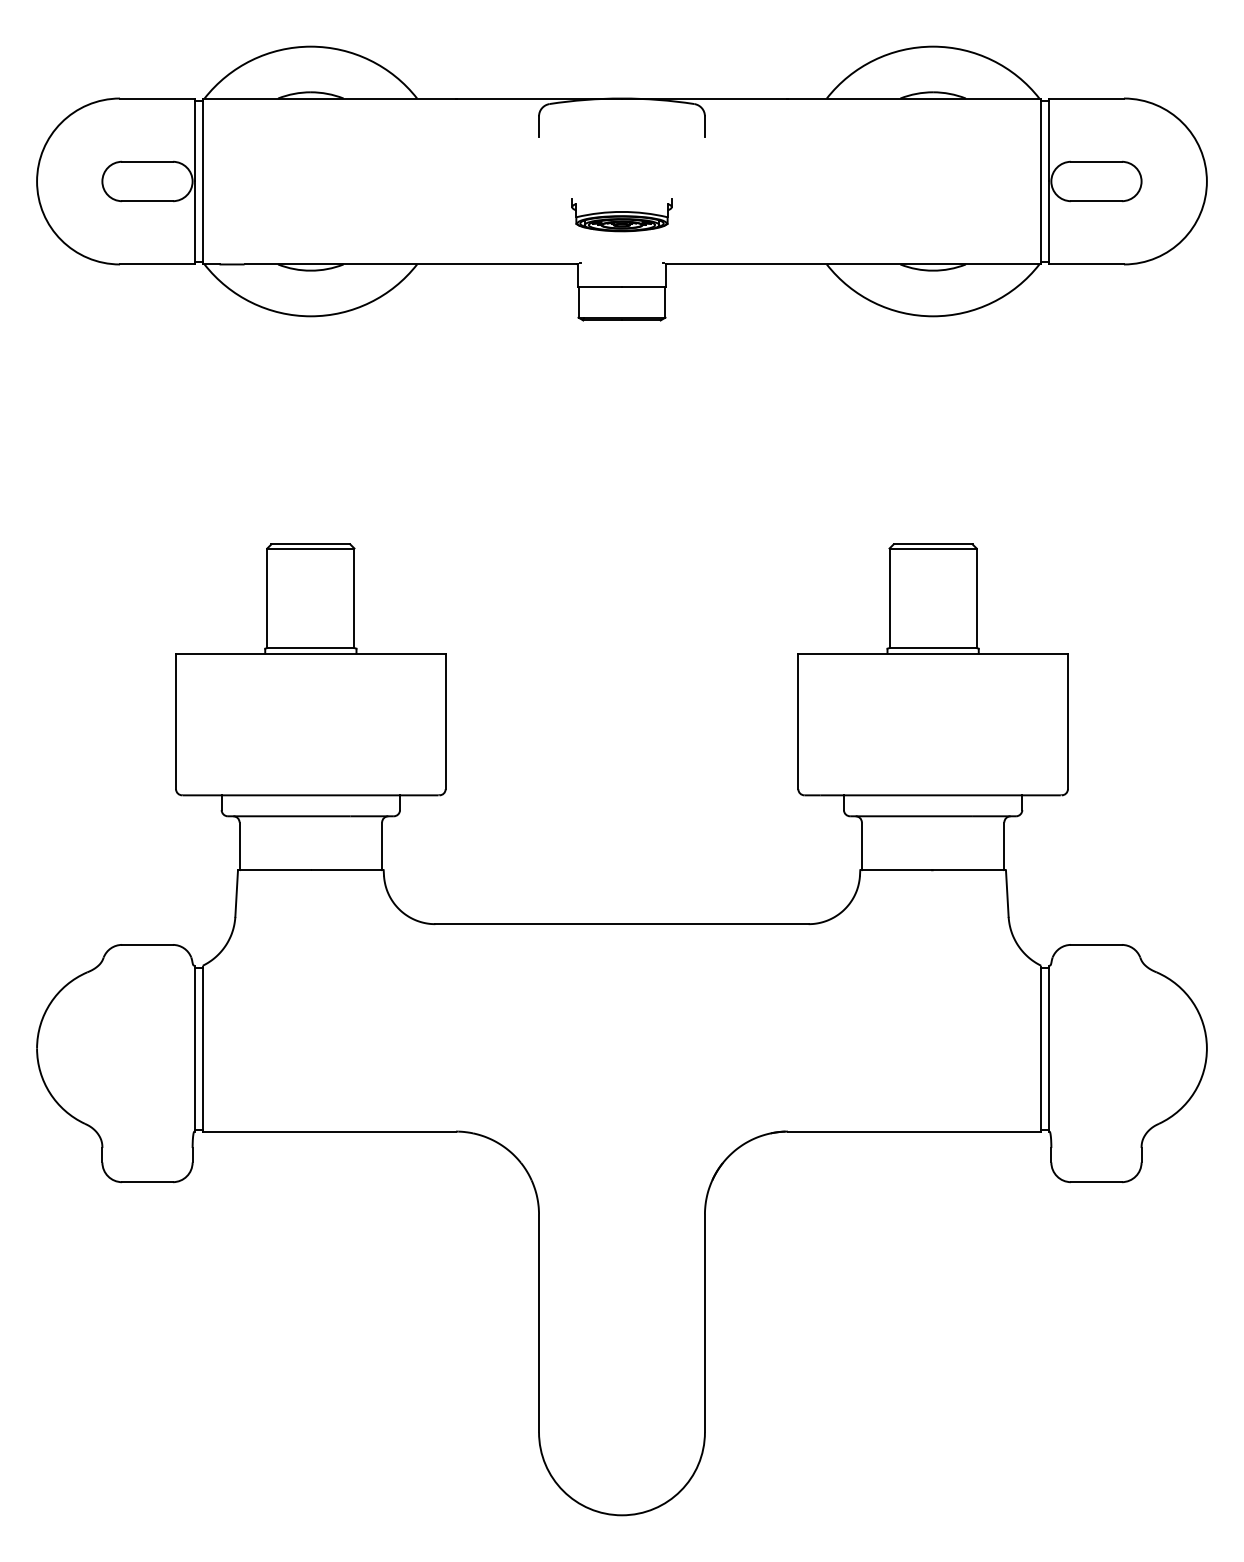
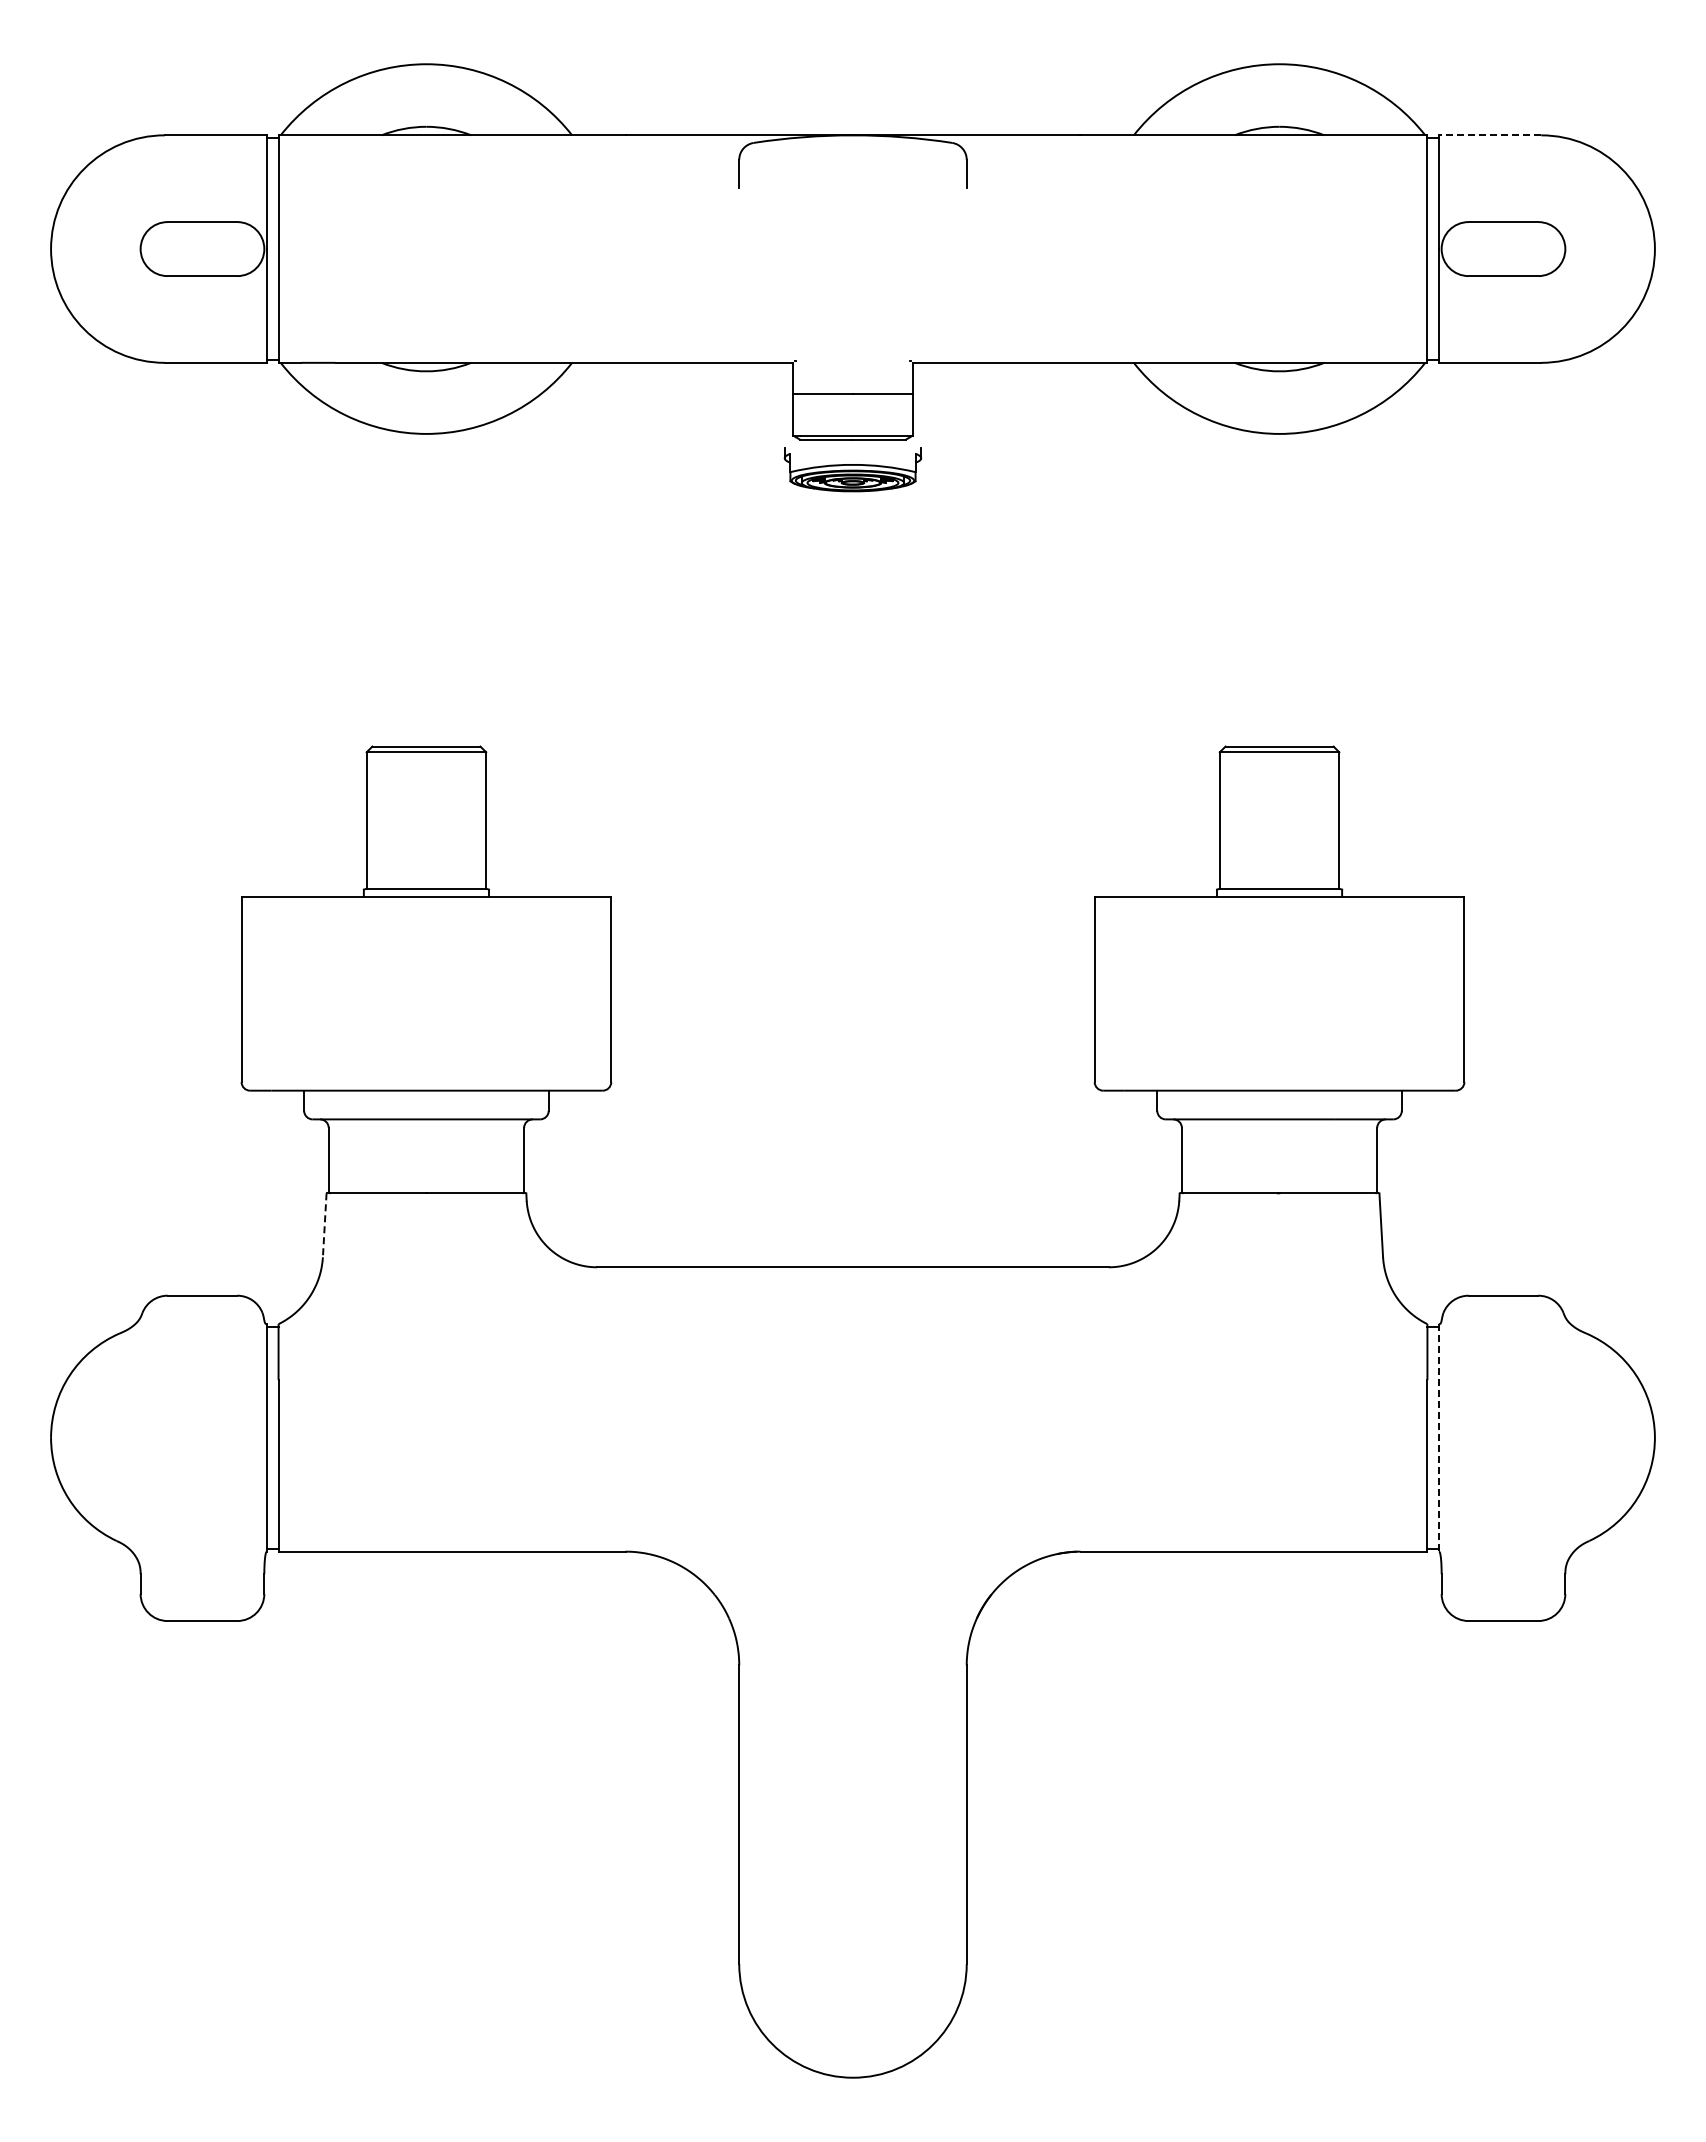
line: (1086, 98) -> (1489, 135), solid -> dashed
part: (621, 215) -> (852, 469), moved
line: (236, 893) -> (324, 1225), solid -> dashed
line: (1049, 1048) -> (1438, 1437), solid -> dashed

